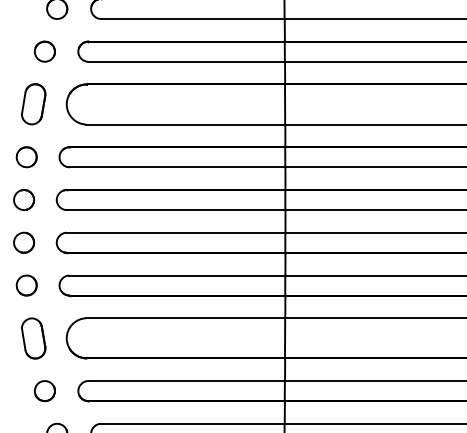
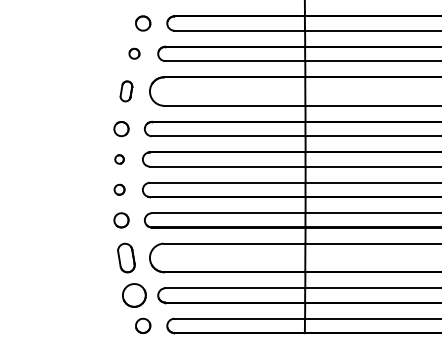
part: (45, 51) -> (134, 53), size x0.7
part: (33, 104) -> (126, 91), size x0.7
part: (23, 200) -> (119, 159), size x0.6
part: (23, 242) -> (119, 189), size x0.7
part: (45, 391) -> (134, 295), size x1.6

